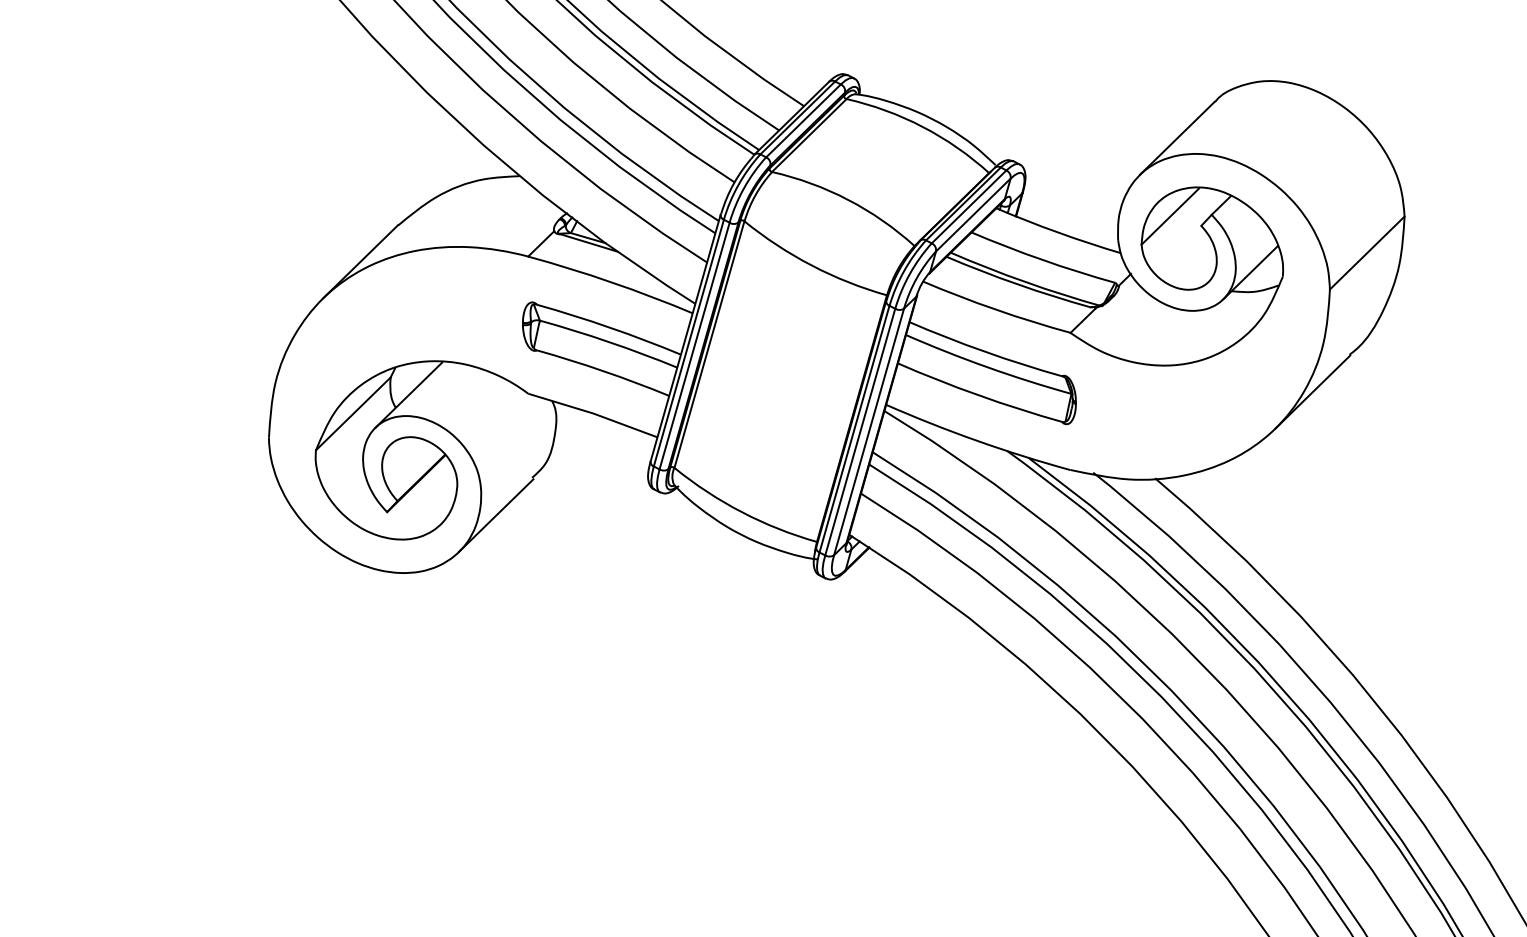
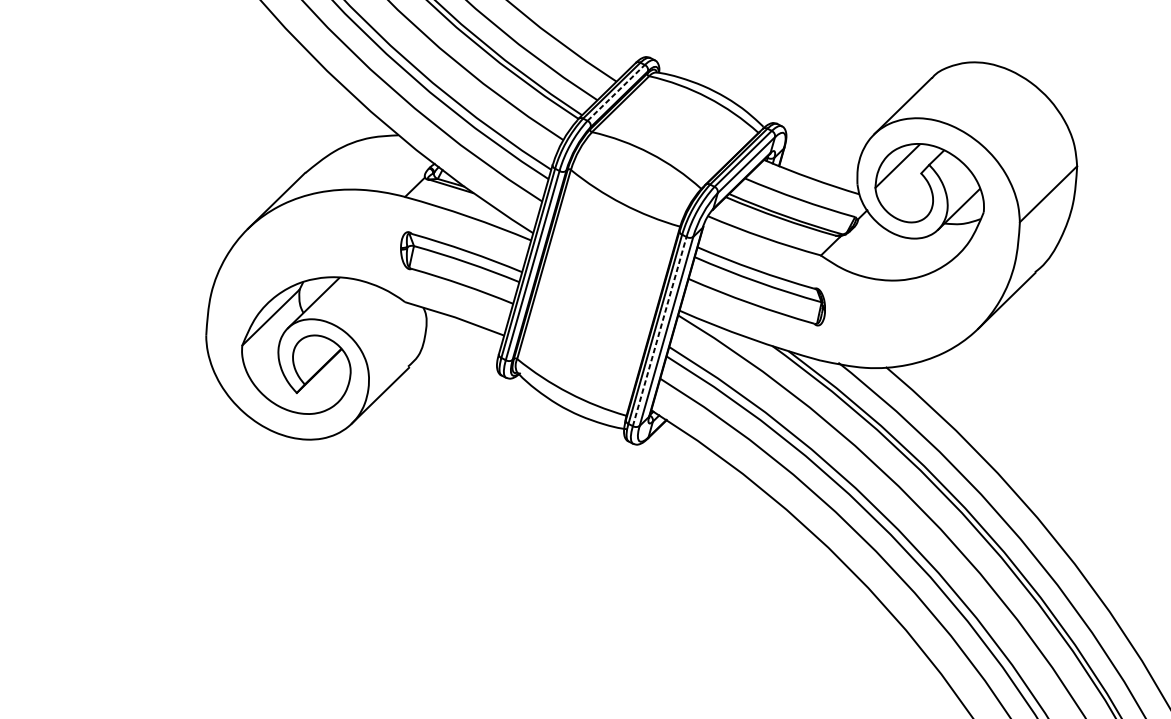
line: (803, 120) -> (616, 92), solid -> dashed
line: (860, 431) -> (659, 331), solid -> dashed

